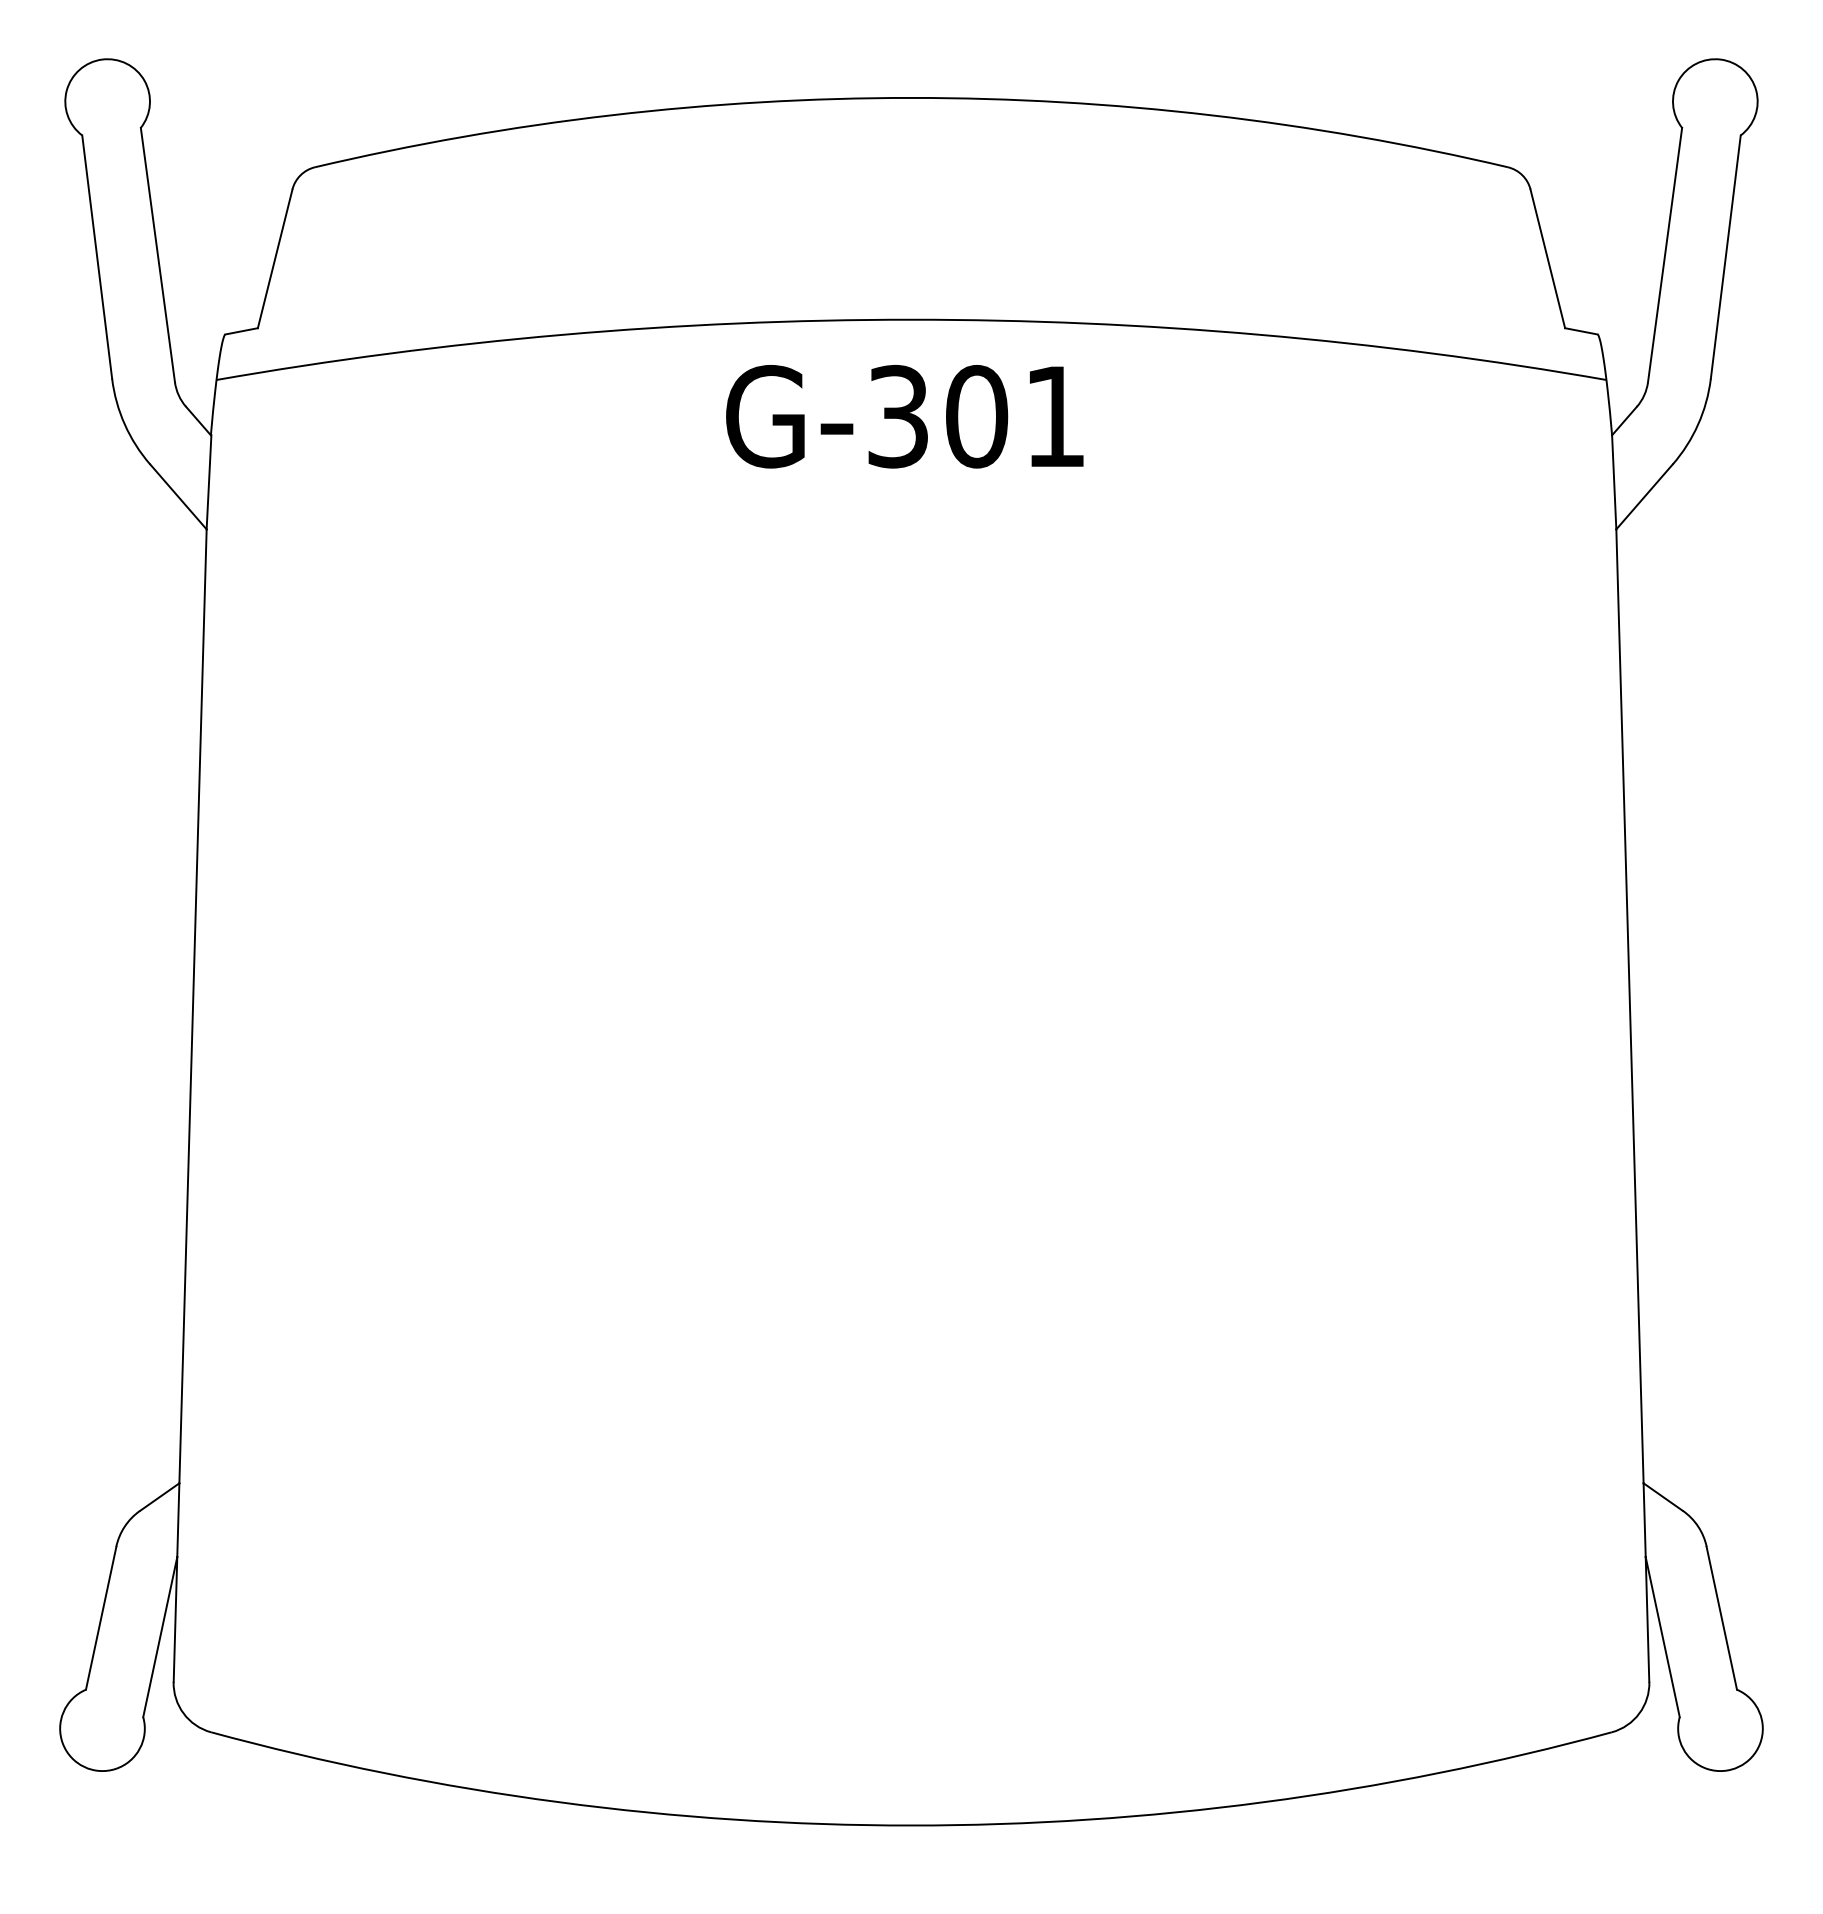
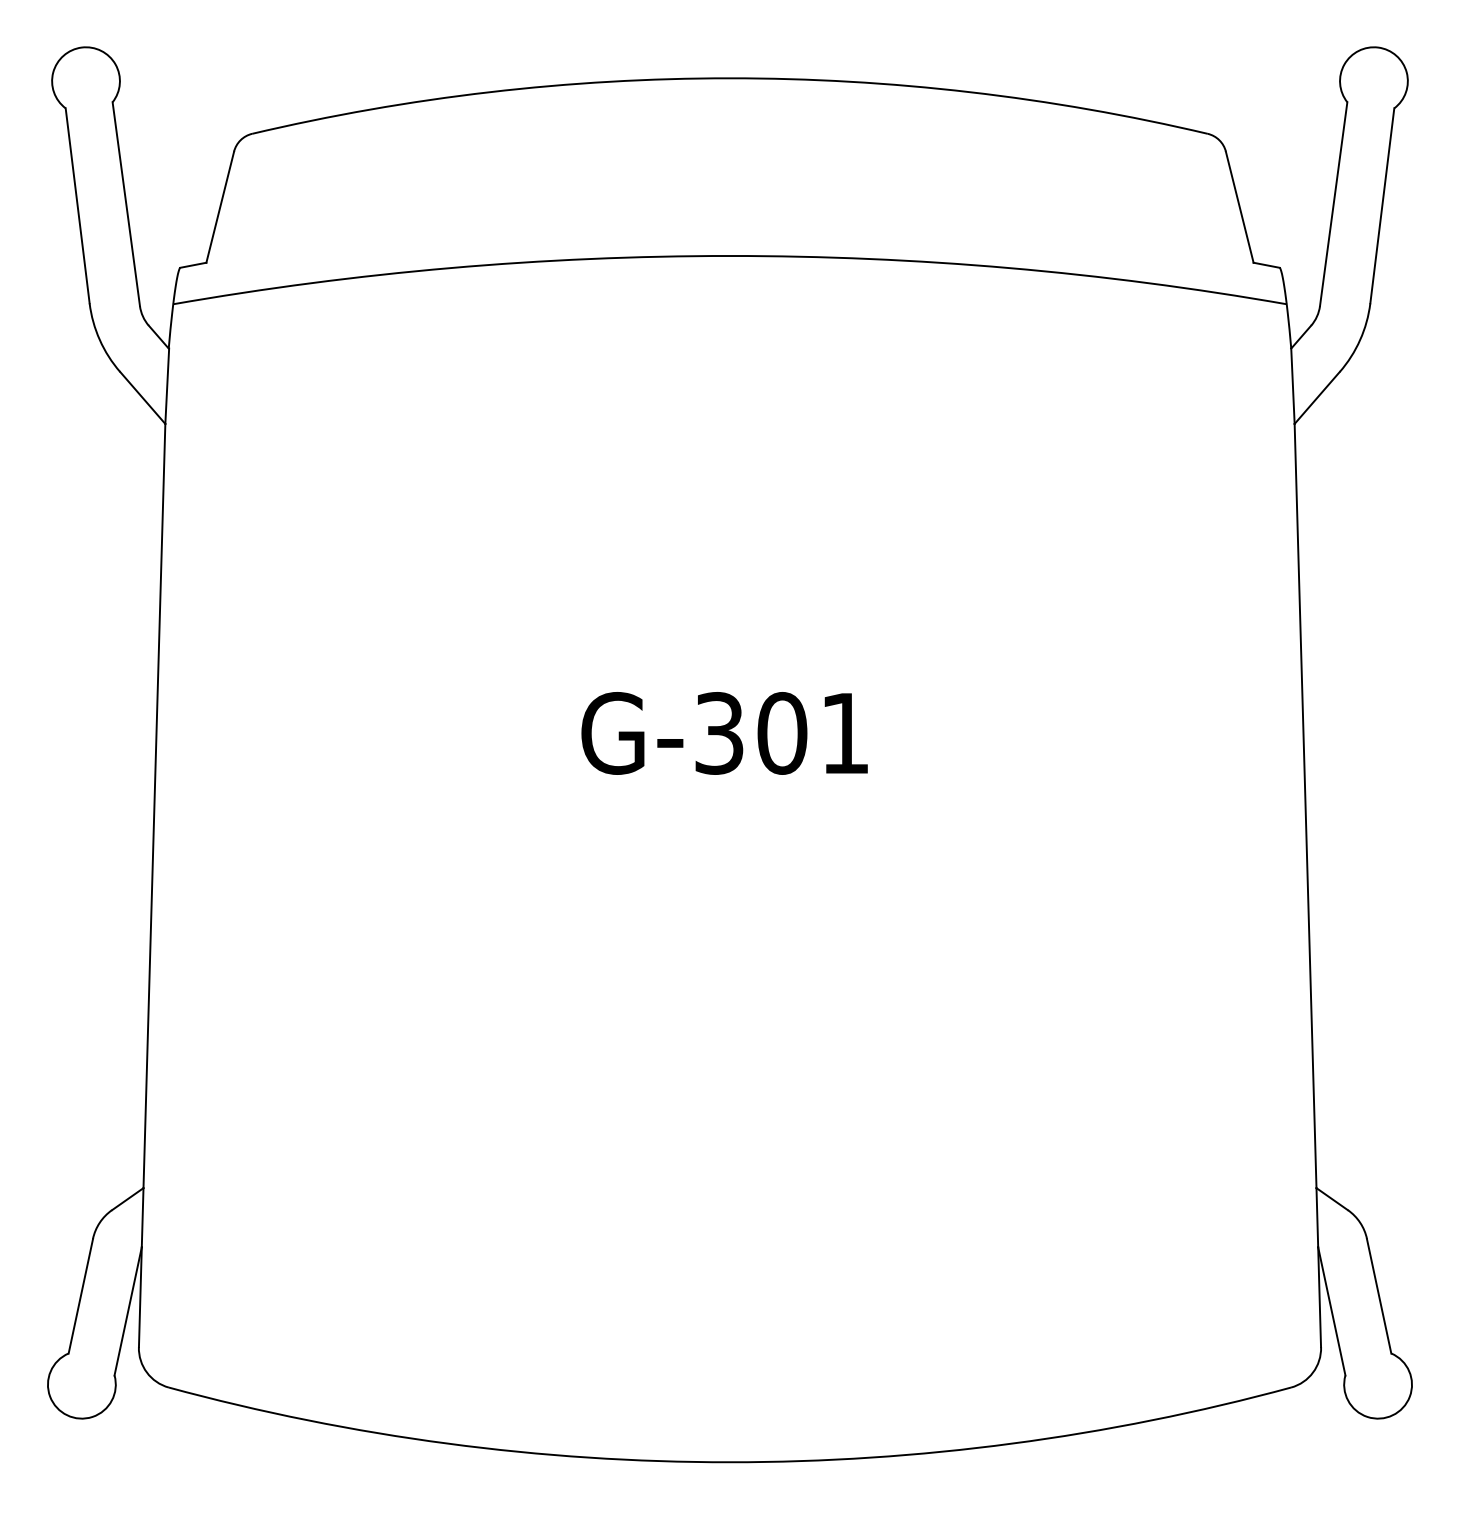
text: (904, 416) -> (724, 733), moved

